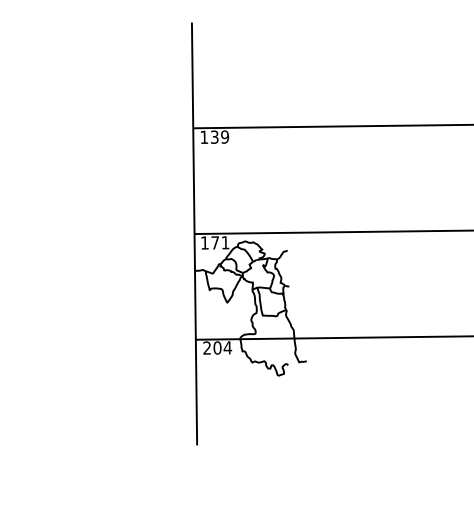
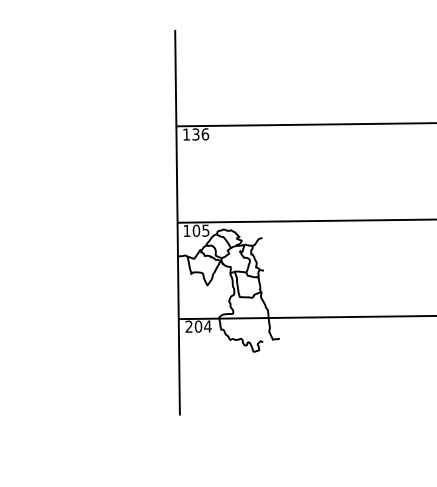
text: (225, 137) -> (205, 134), 139 -> 136
text: (219, 242) -> (200, 230), 171 -> 105

